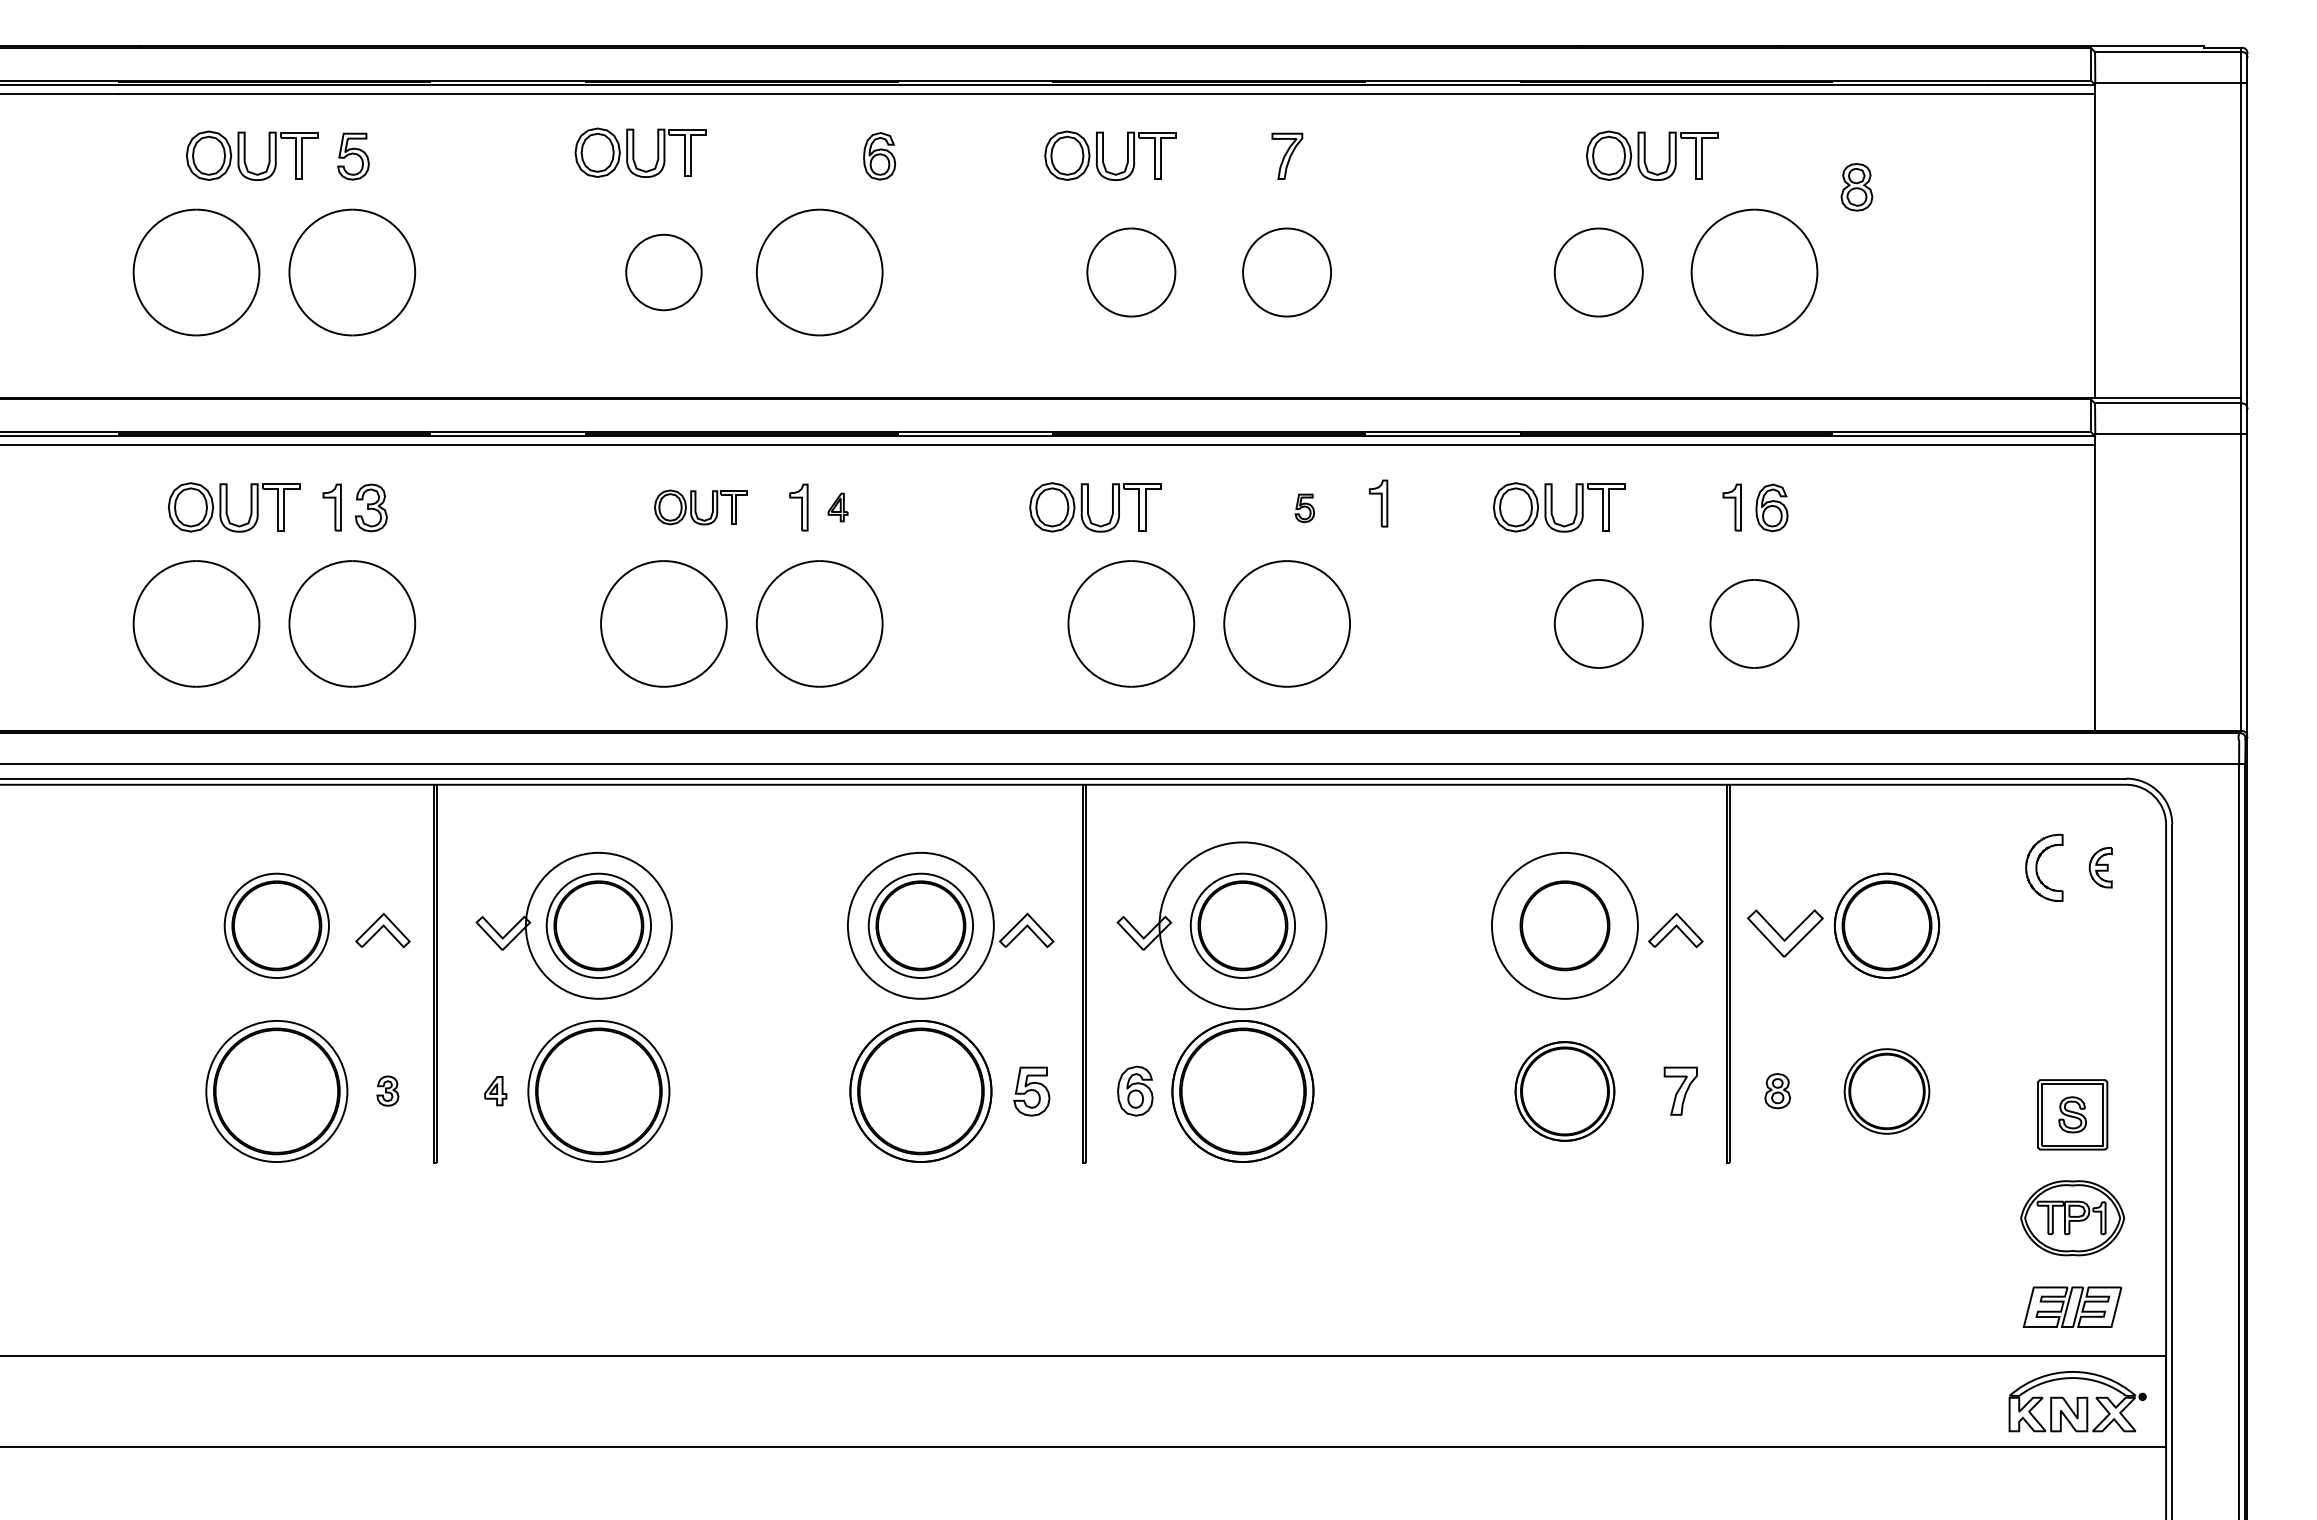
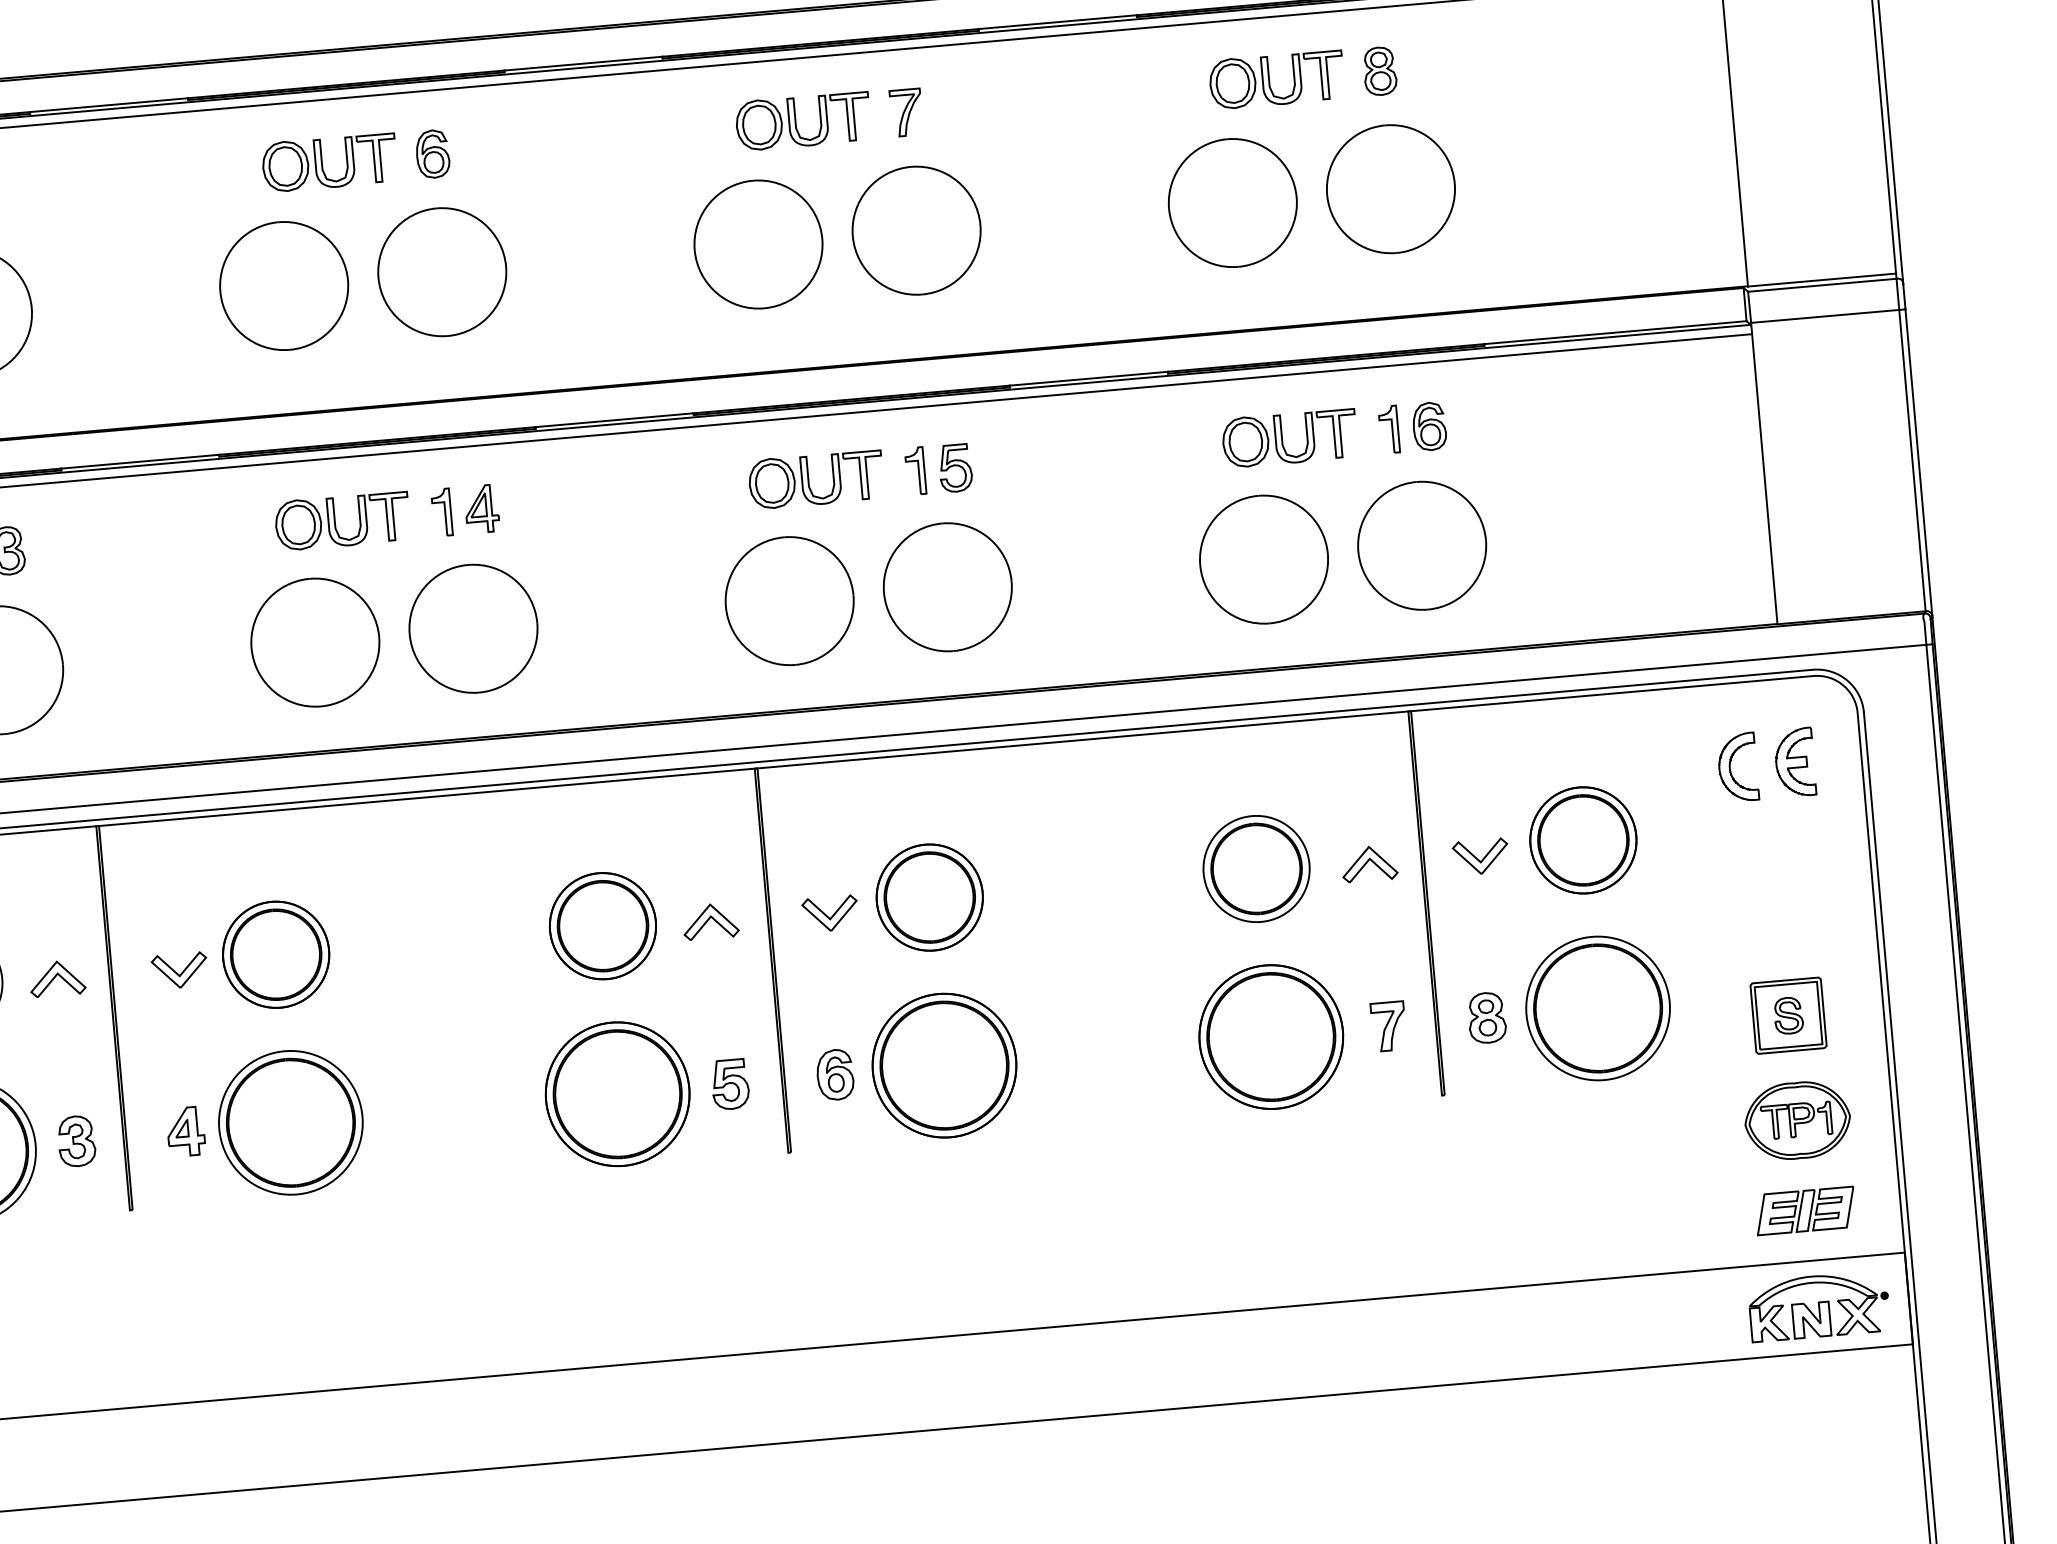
part: (640, 152) -> (329, 162), moved
part: (1103, 155) -> (795, 121), moved
part: (879, 156) -> (432, 154), moved
part: (1856, 187) -> (1379, 71), moved
part: (663, 272) -> (283, 286), size x1.67
part: (1131, 272) -> (758, 244), size x1.43
part: (1286, 272) -> (915, 230), size x1.43
part: (1598, 272) -> (1232, 202), size x1.43
part: (1378, 503) -> (915, 471), moved
part: (700, 507) -> (342, 521), size x1.43
part: (837, 507) -> (481, 509), size x1.67
part: (1088, 507) -> (808, 480), moved
part: (1558, 507) -> (1288, 438), moved
part: (1304, 508) -> (955, 468), size x1.67
part: (1598, 623) -> (1263, 559), size x1.43
part: (1754, 623) -> (1422, 545), size x1.43
part: (2100, 867) -> (1794, 762), size x1.67
circle: (598, 925) -> (275, 954), size x0.71
circle: (920, 925) -> (602, 925), size x0.71
circle: (1242, 925) -> (929, 897), size x0.62
circle: (1564, 925) -> (1256, 868), size x0.71
part: (1785, 932) -> (1480, 856), size x0.71
part: (387, 1090) -> (76, 1140), size x1.67
part: (495, 1090) -> (185, 1131), size x1.67
part: (1777, 1090) -> (1486, 1017), size x1.43
part: (1564, 1091) -> (1270, 1037), size x1.43
part: (1886, 1091) -> (1597, 1008), size x1.67

